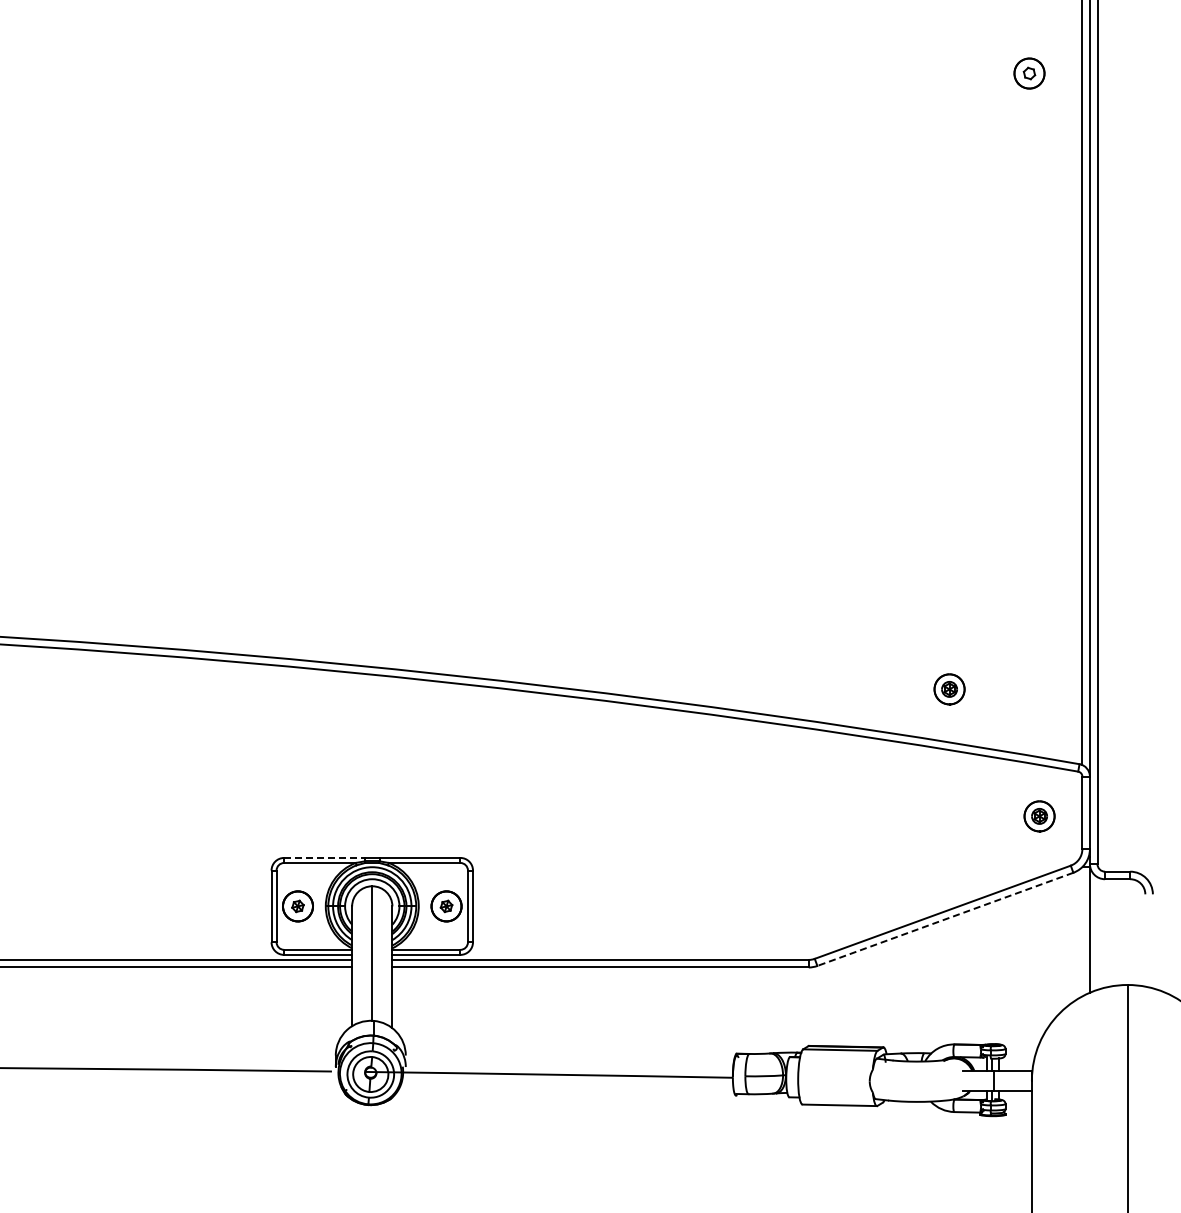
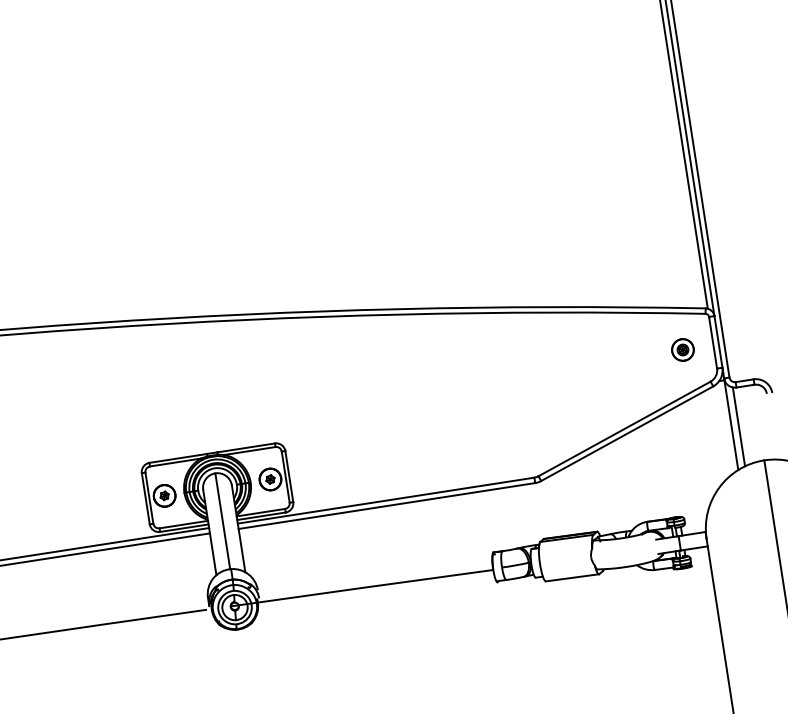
part: (949, 689) -> (604, 269), removed
line: (325, 857) -> (178, 458), dashed -> solid
line: (944, 919) -> (626, 433), dashed -> solid
line: (1100, 933) -> (739, 426), added

